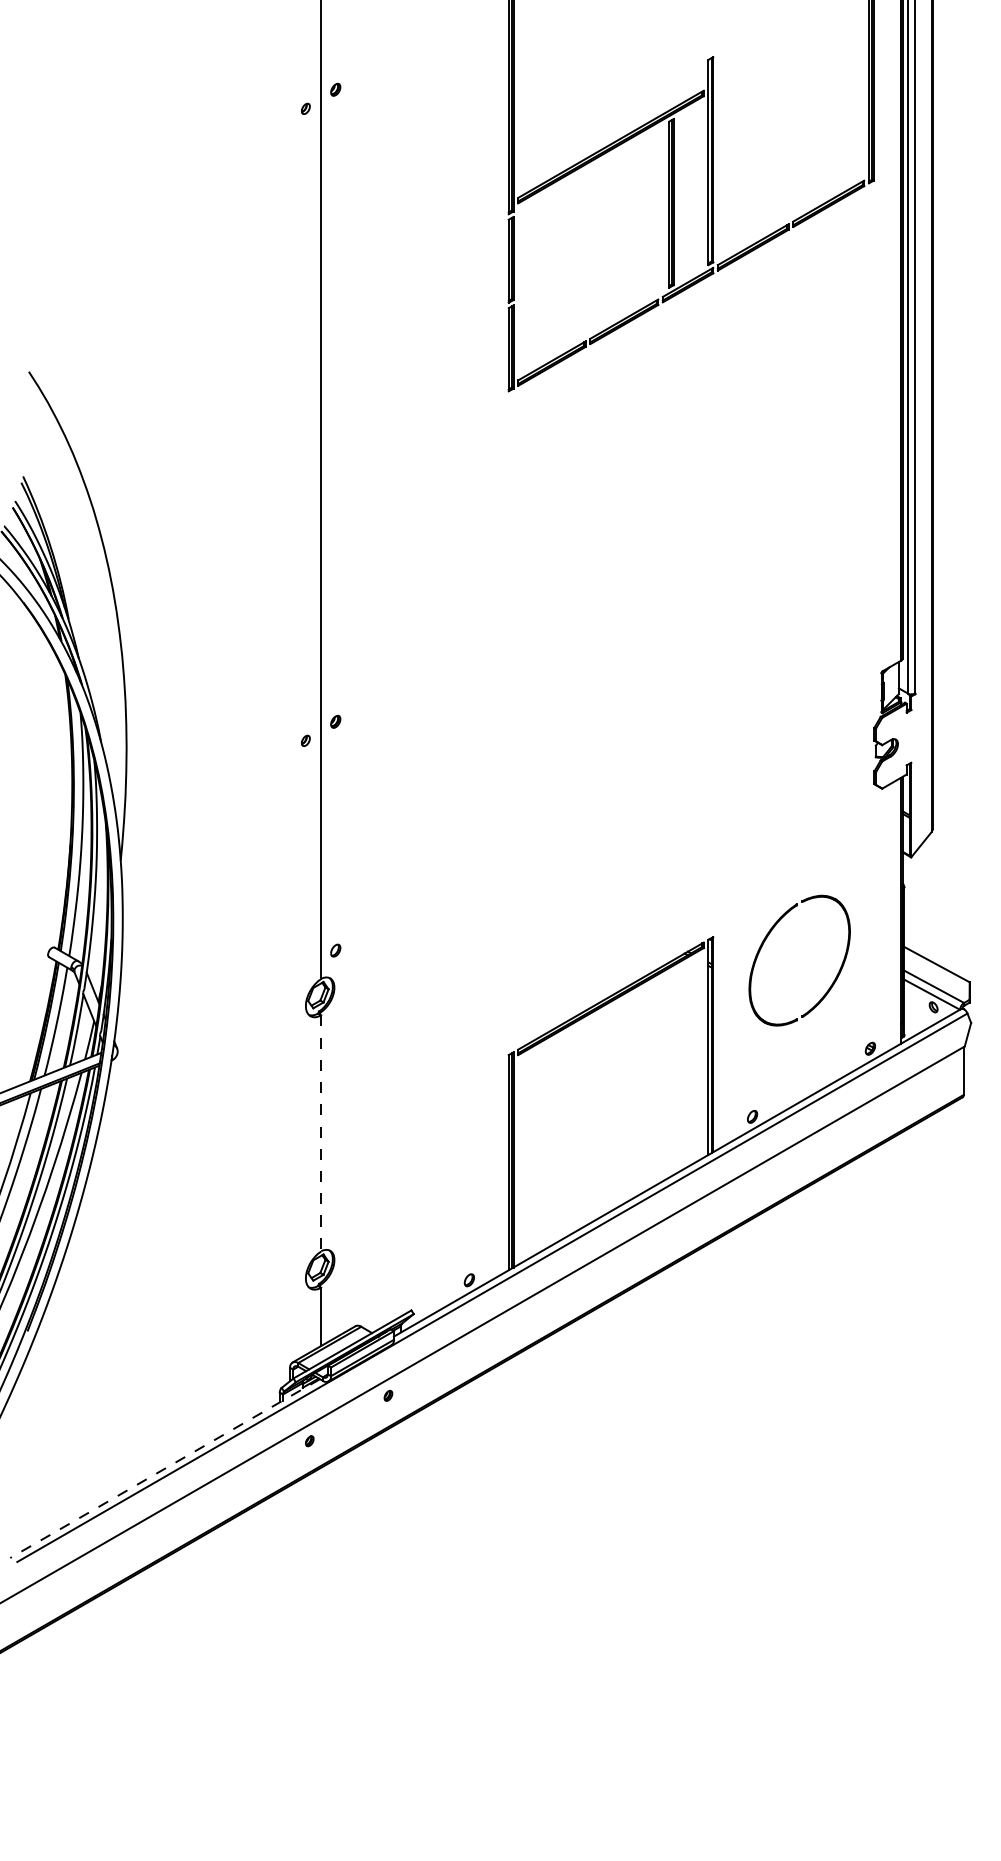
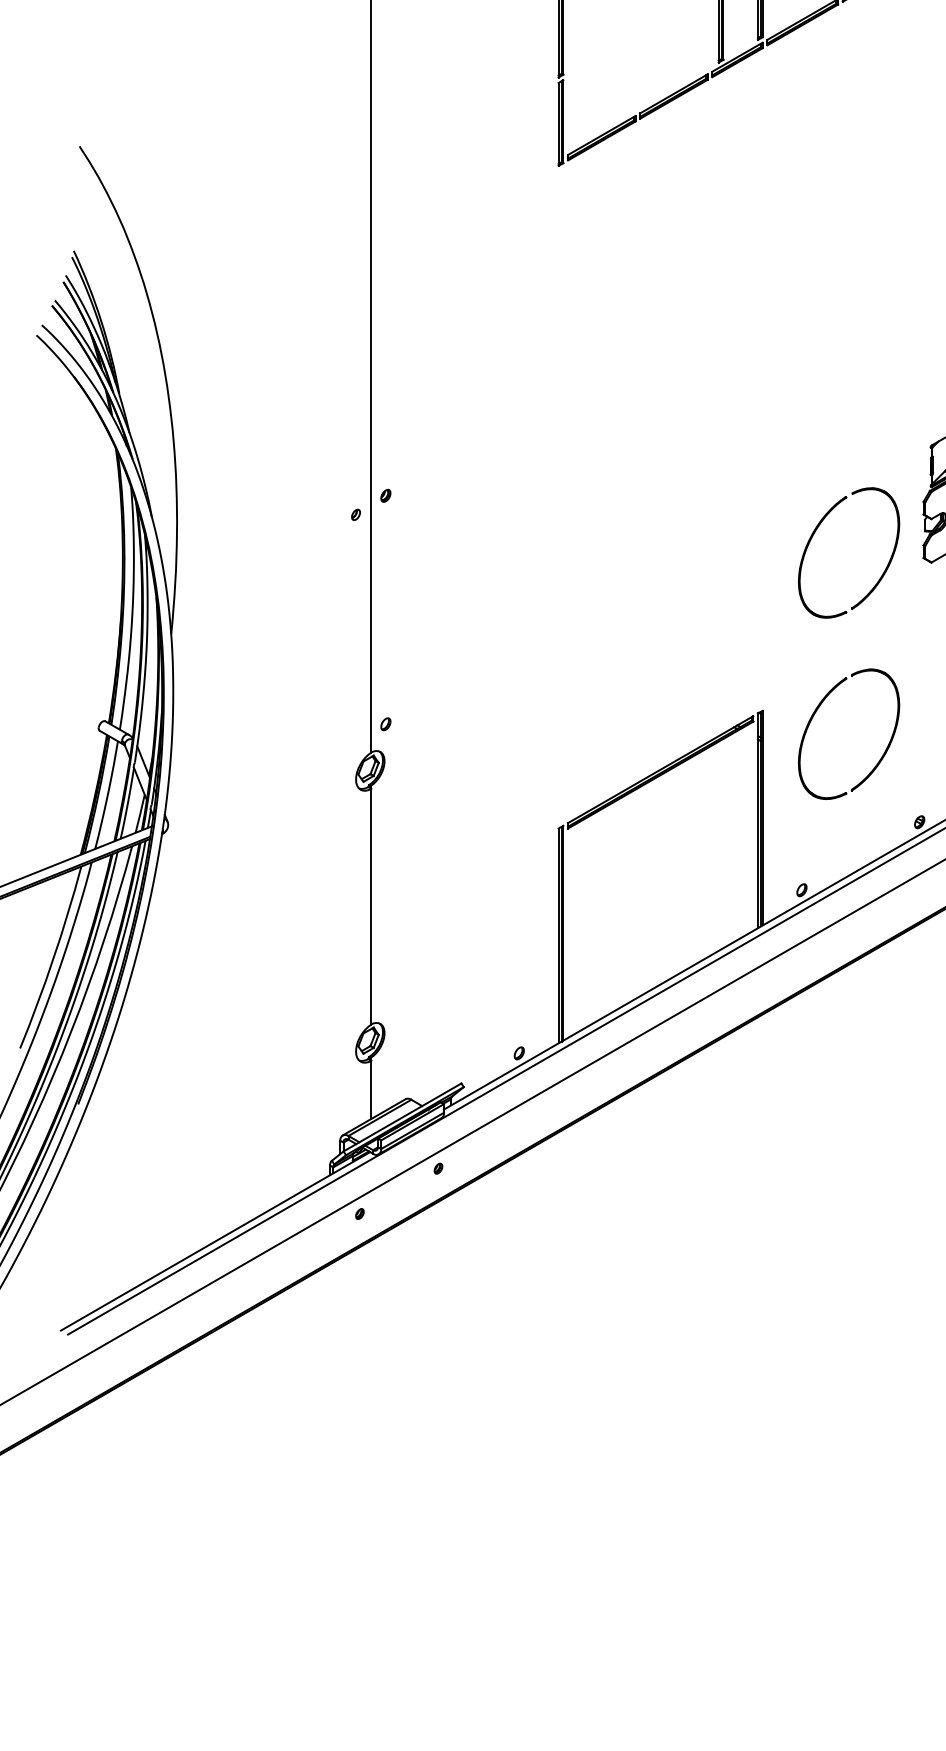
part: (766, 758) -> (815, 532), added
line: (321, 1133) -> (371, 906), dashed -> solid
line: (165, 1468) -> (215, 1241), dashed -> solid

